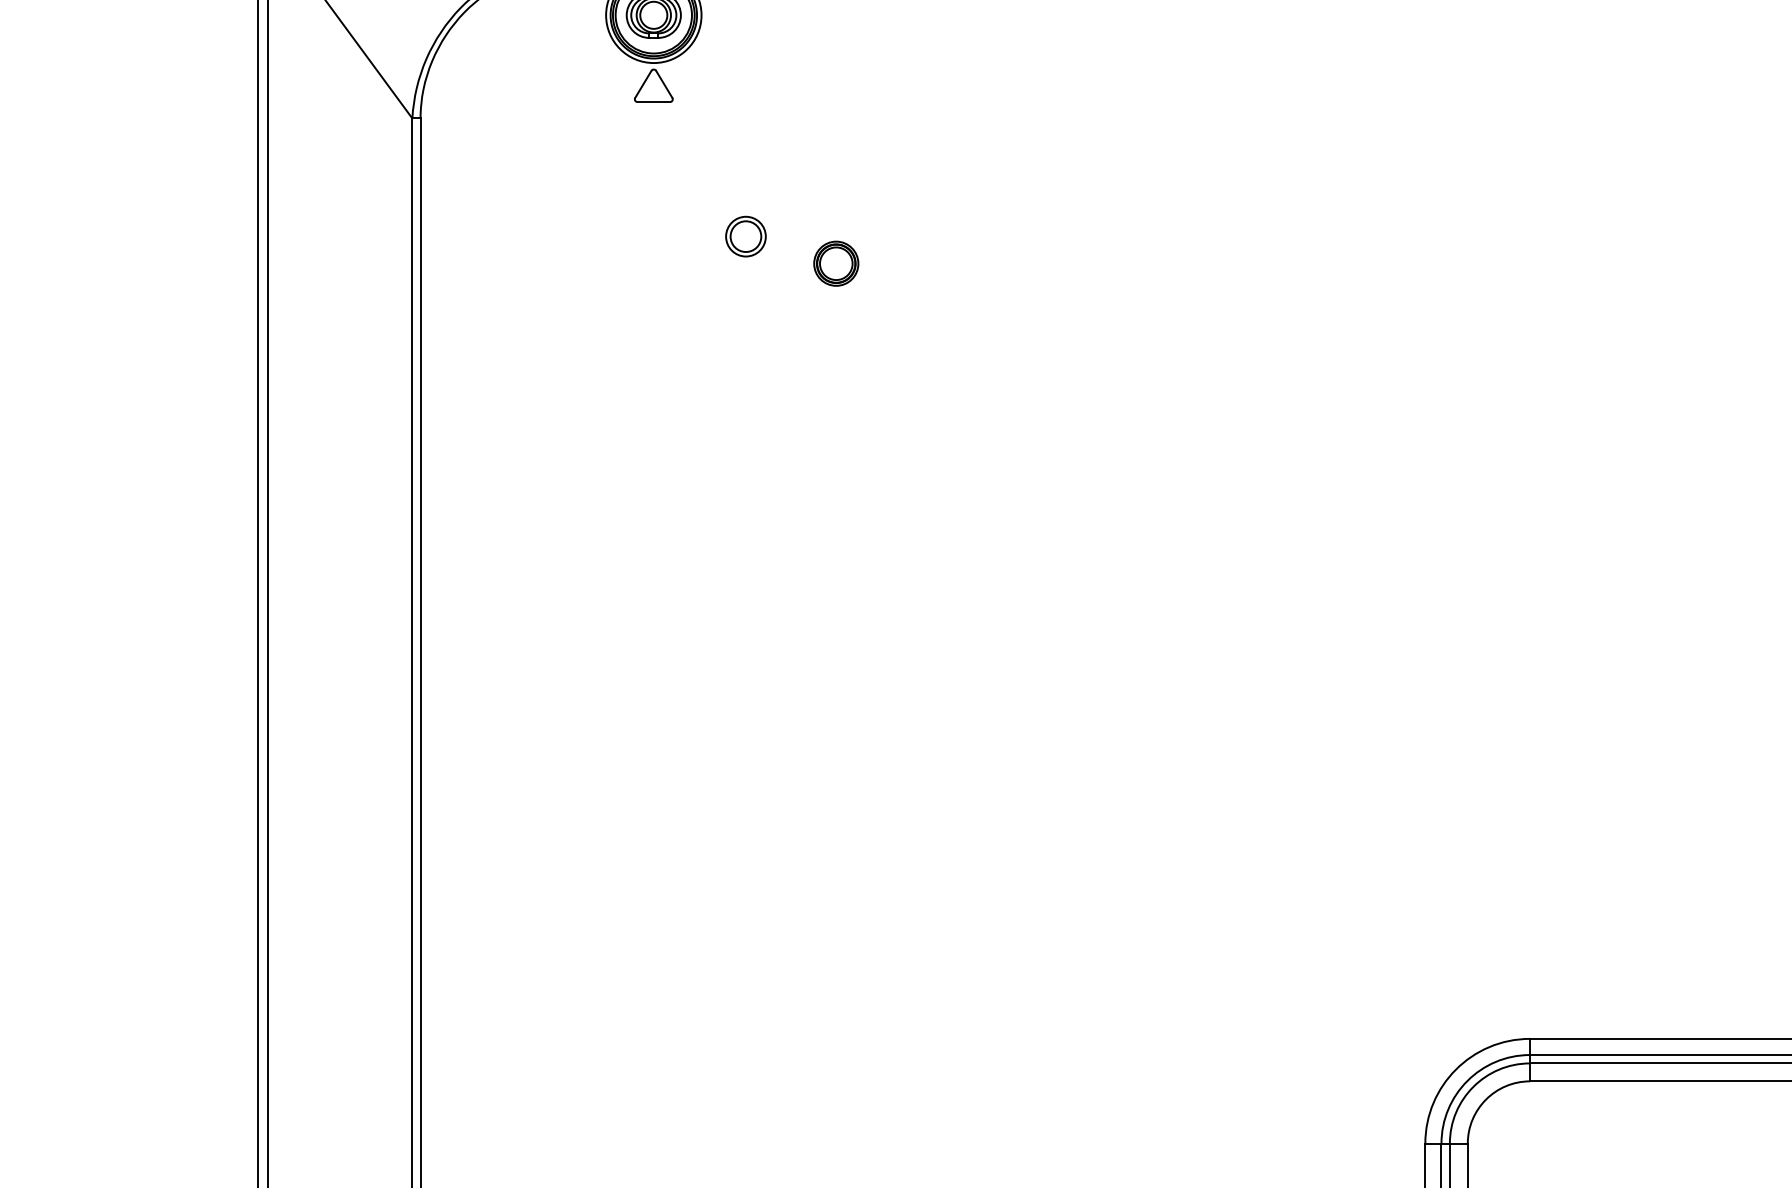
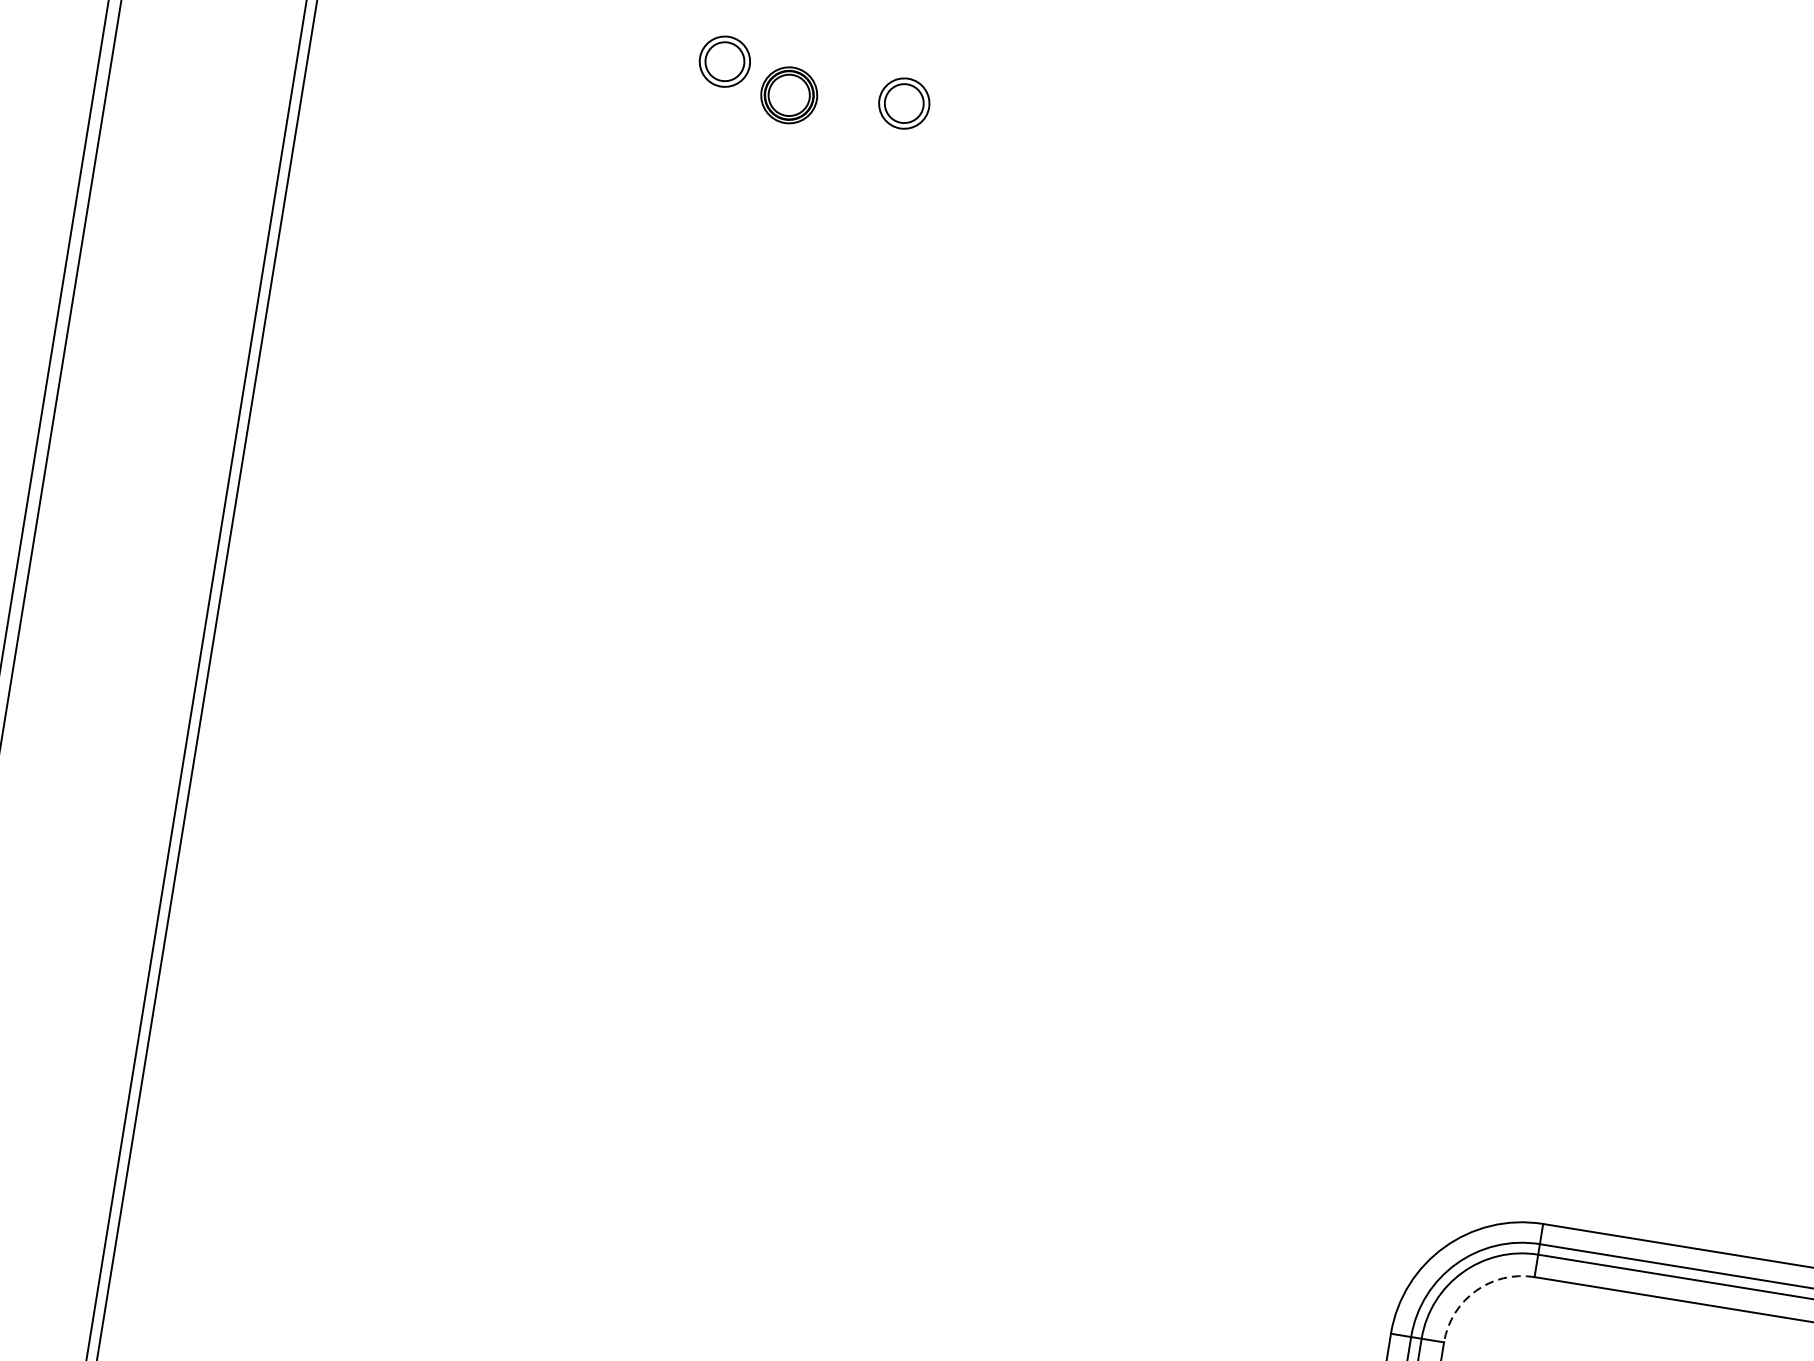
part: (890, 246) -> (903, 103), added
part: (836, 263) -> (789, 95), moved
arc: (1486, 1099) -> (1476, 1290), solid -> dashed

